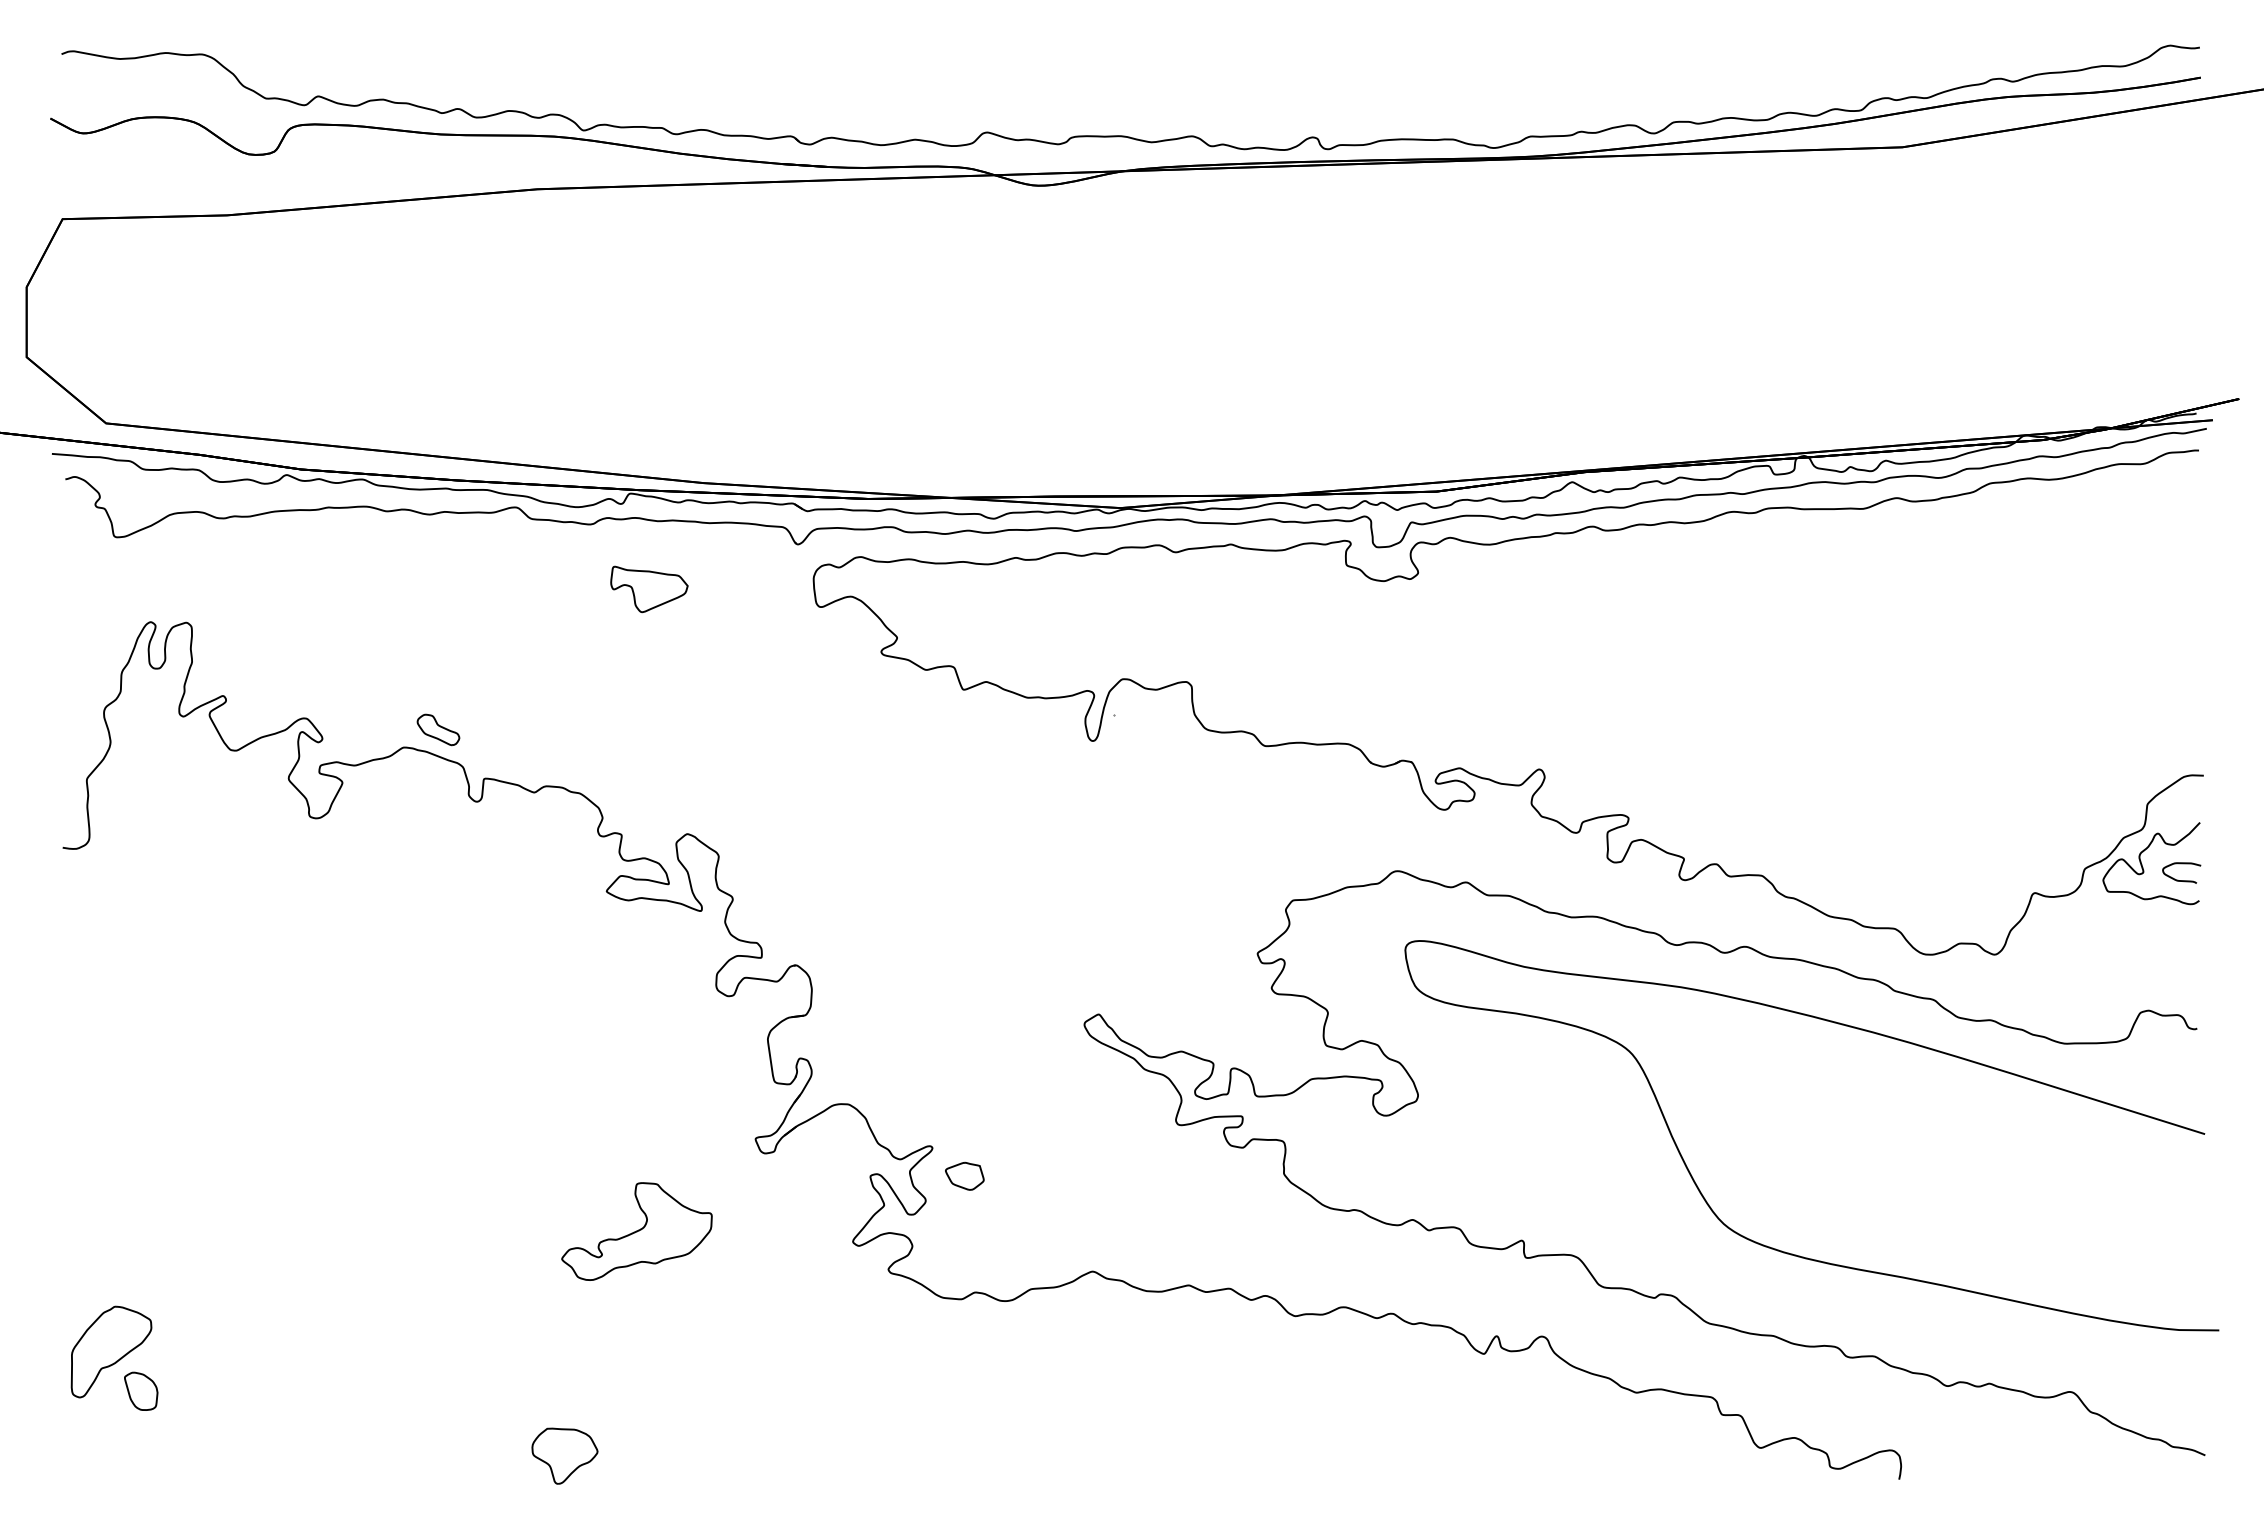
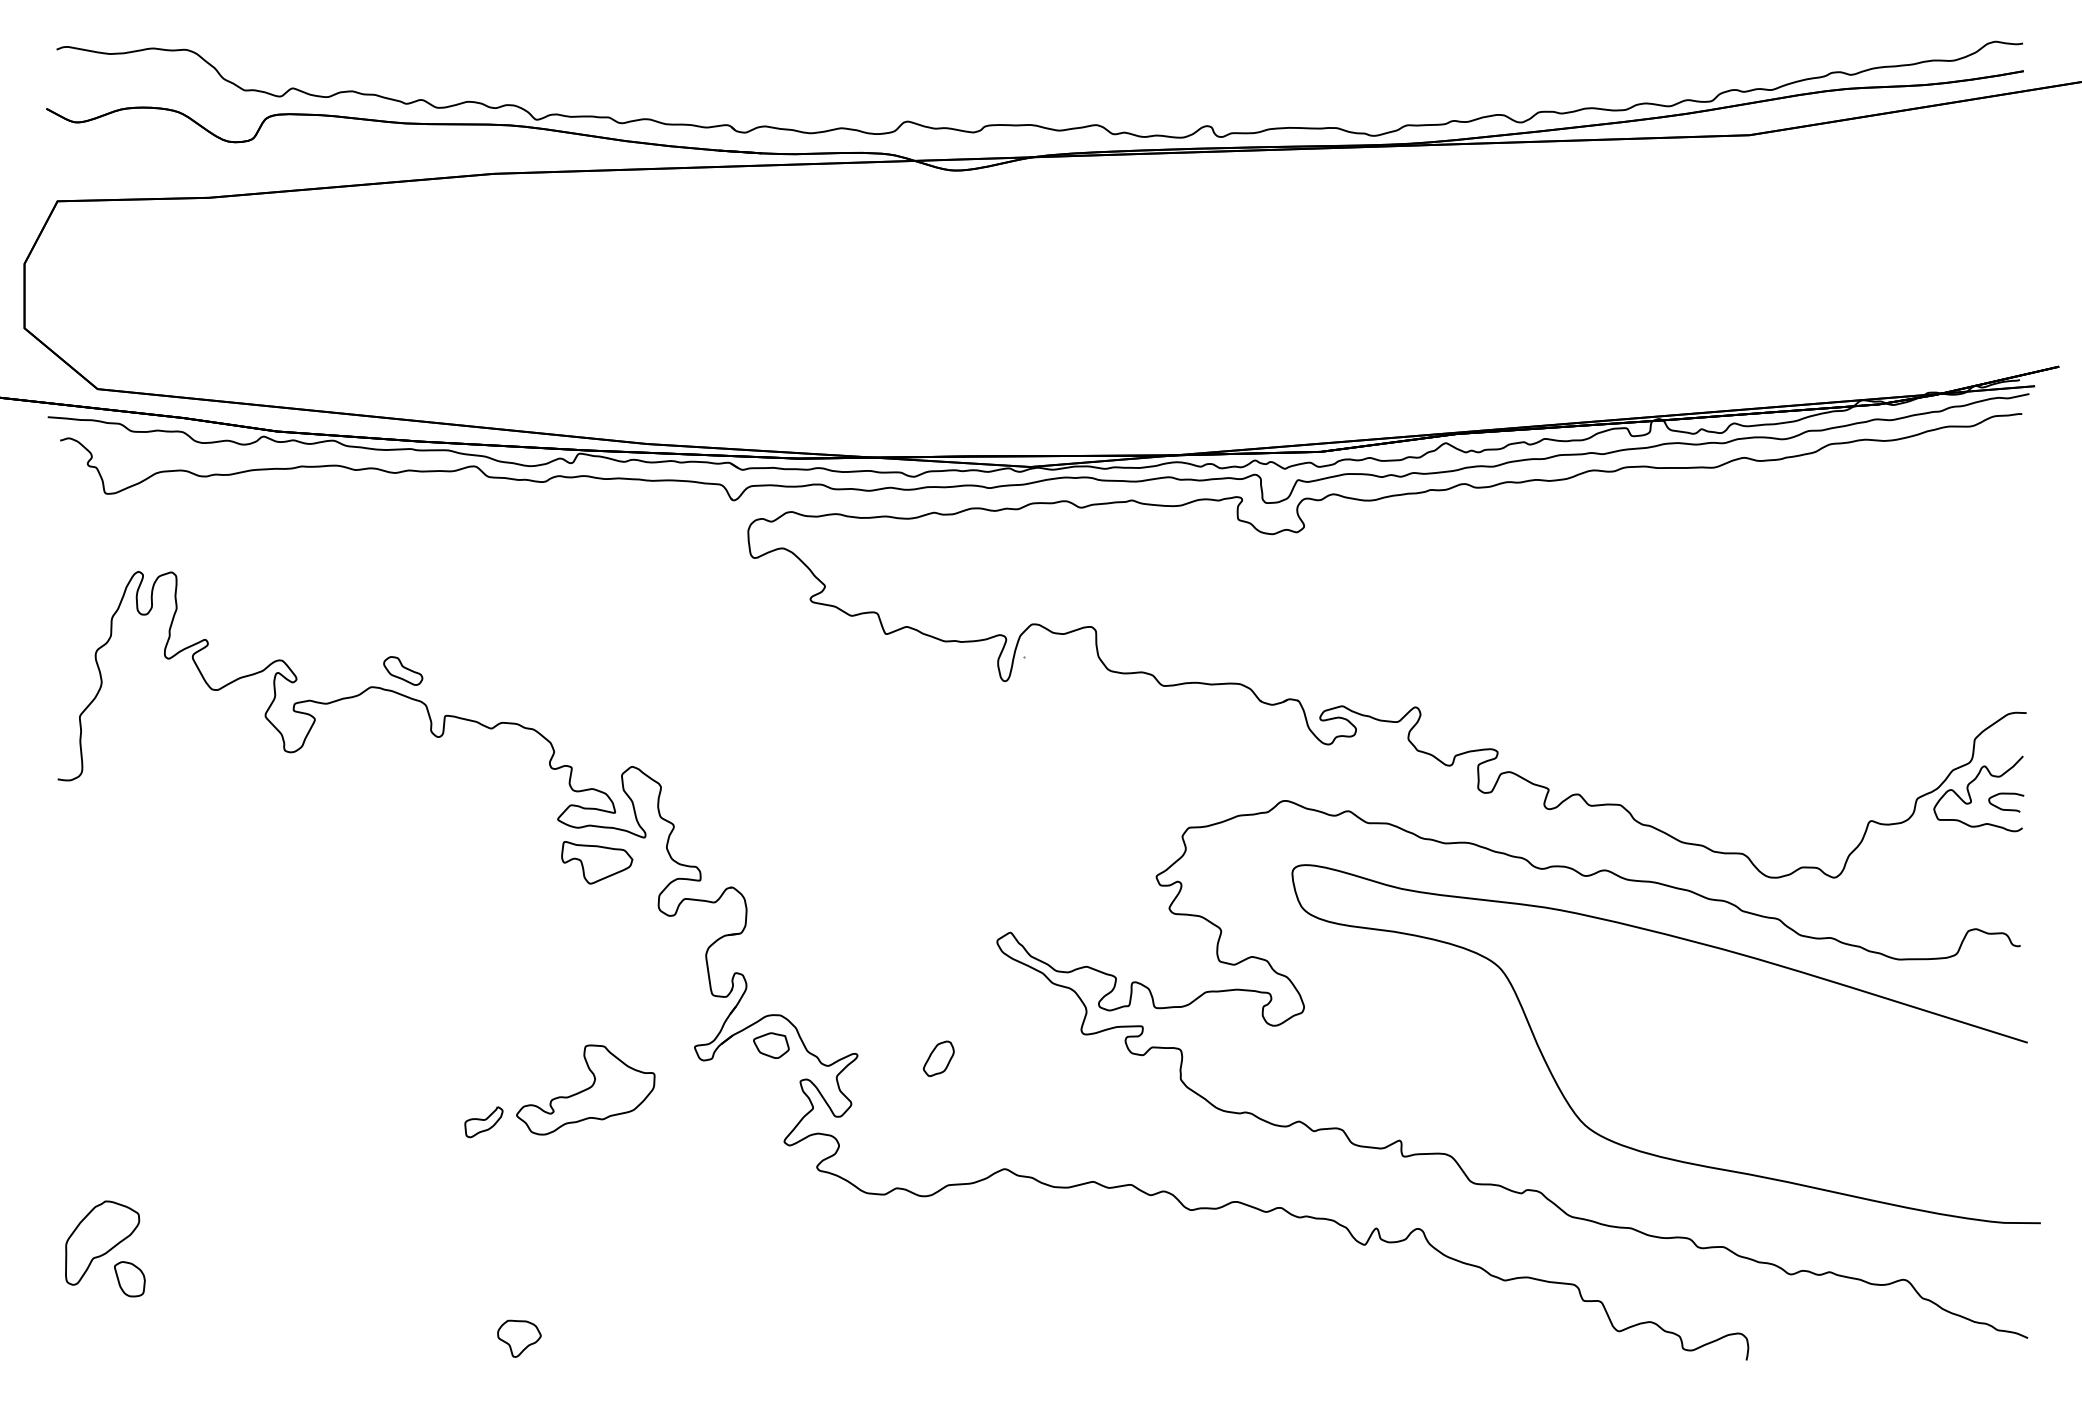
part: (649, 589) -> (597, 862), moved
part: (1020, 1151) -> (938, 1058), added
part: (964, 1175) -> (771, 1044), moved
part: (526, 1220) -> (484, 1122), added
part: (636, 1231) -> (585, 1089), moved
part: (564, 1455) -> (519, 1338), size x0.71

